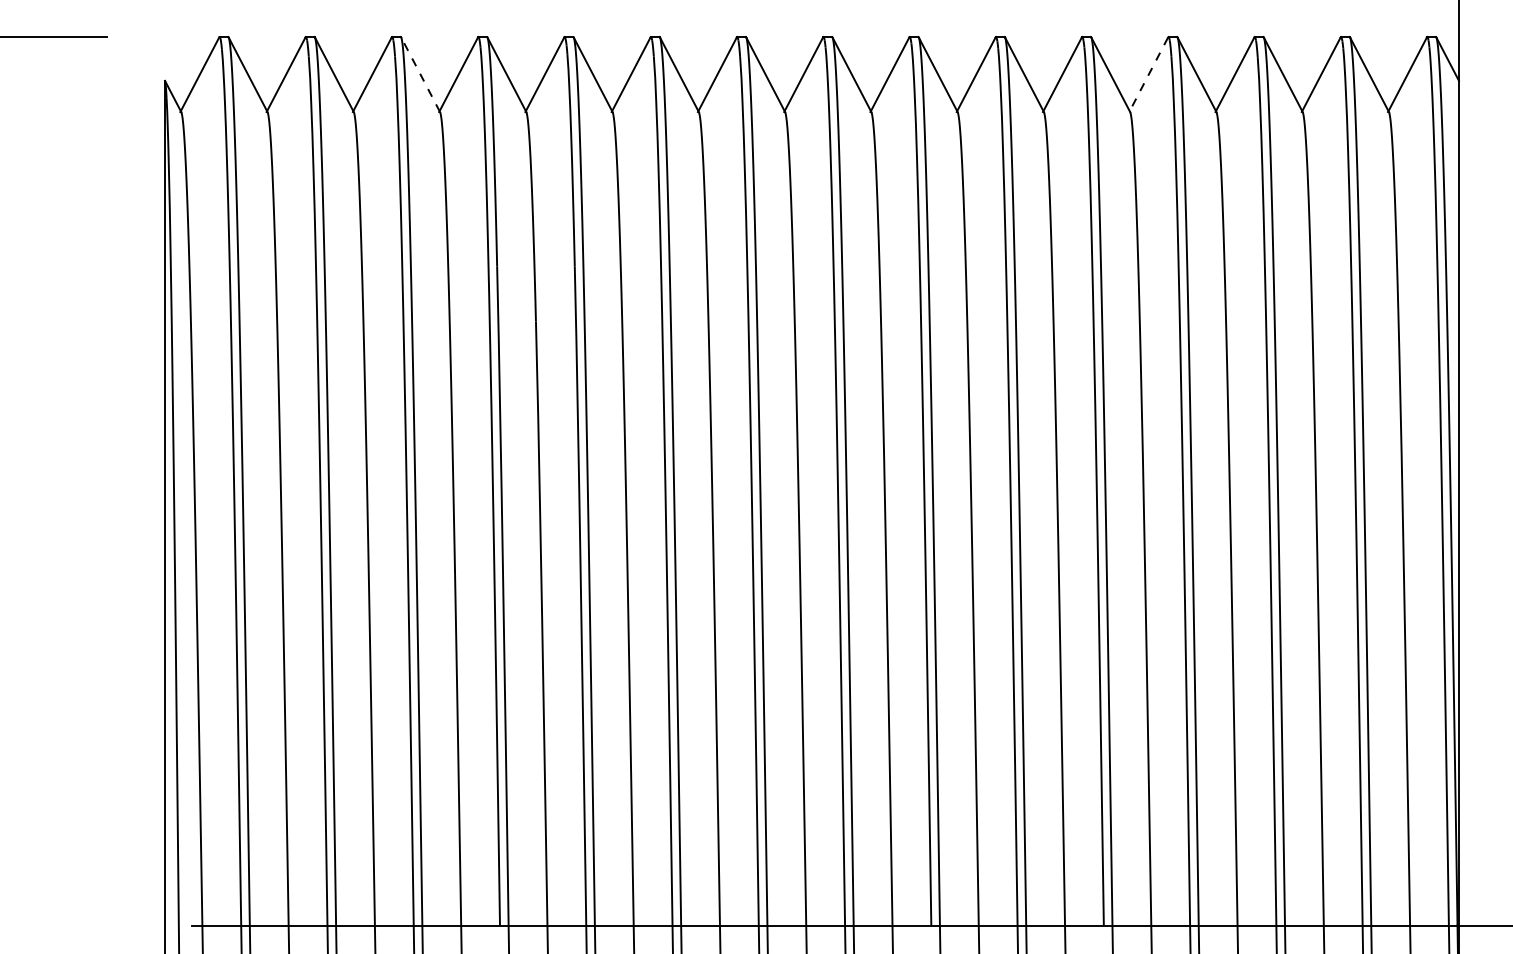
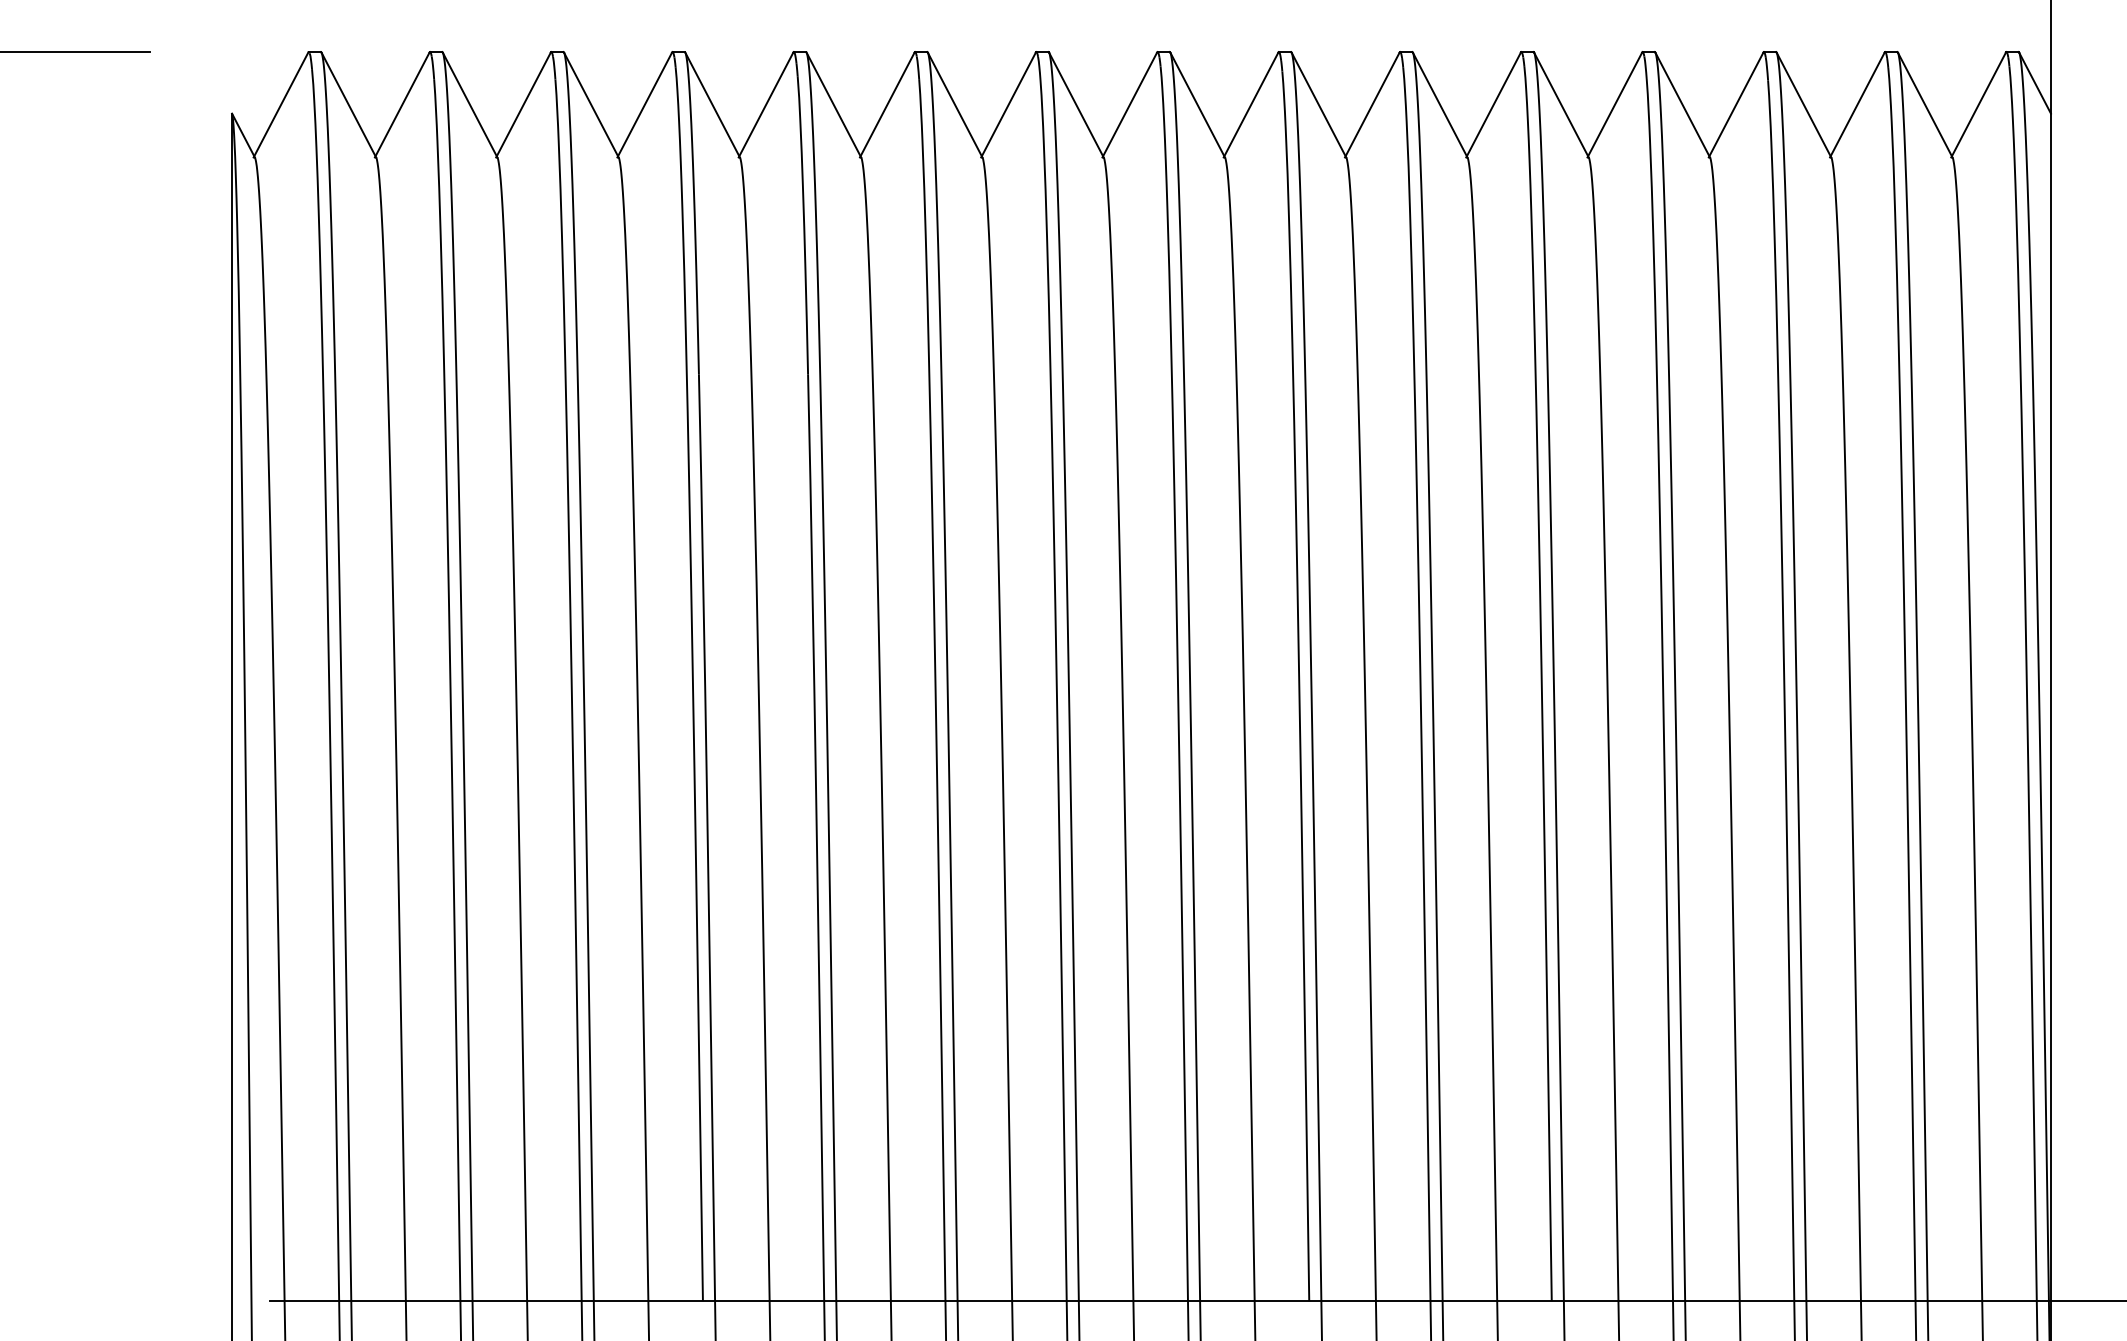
line: (420, 74) -> (591, 104), dashed -> solid
line: (1148, 75) -> (1614, 106), dashed -> solid

